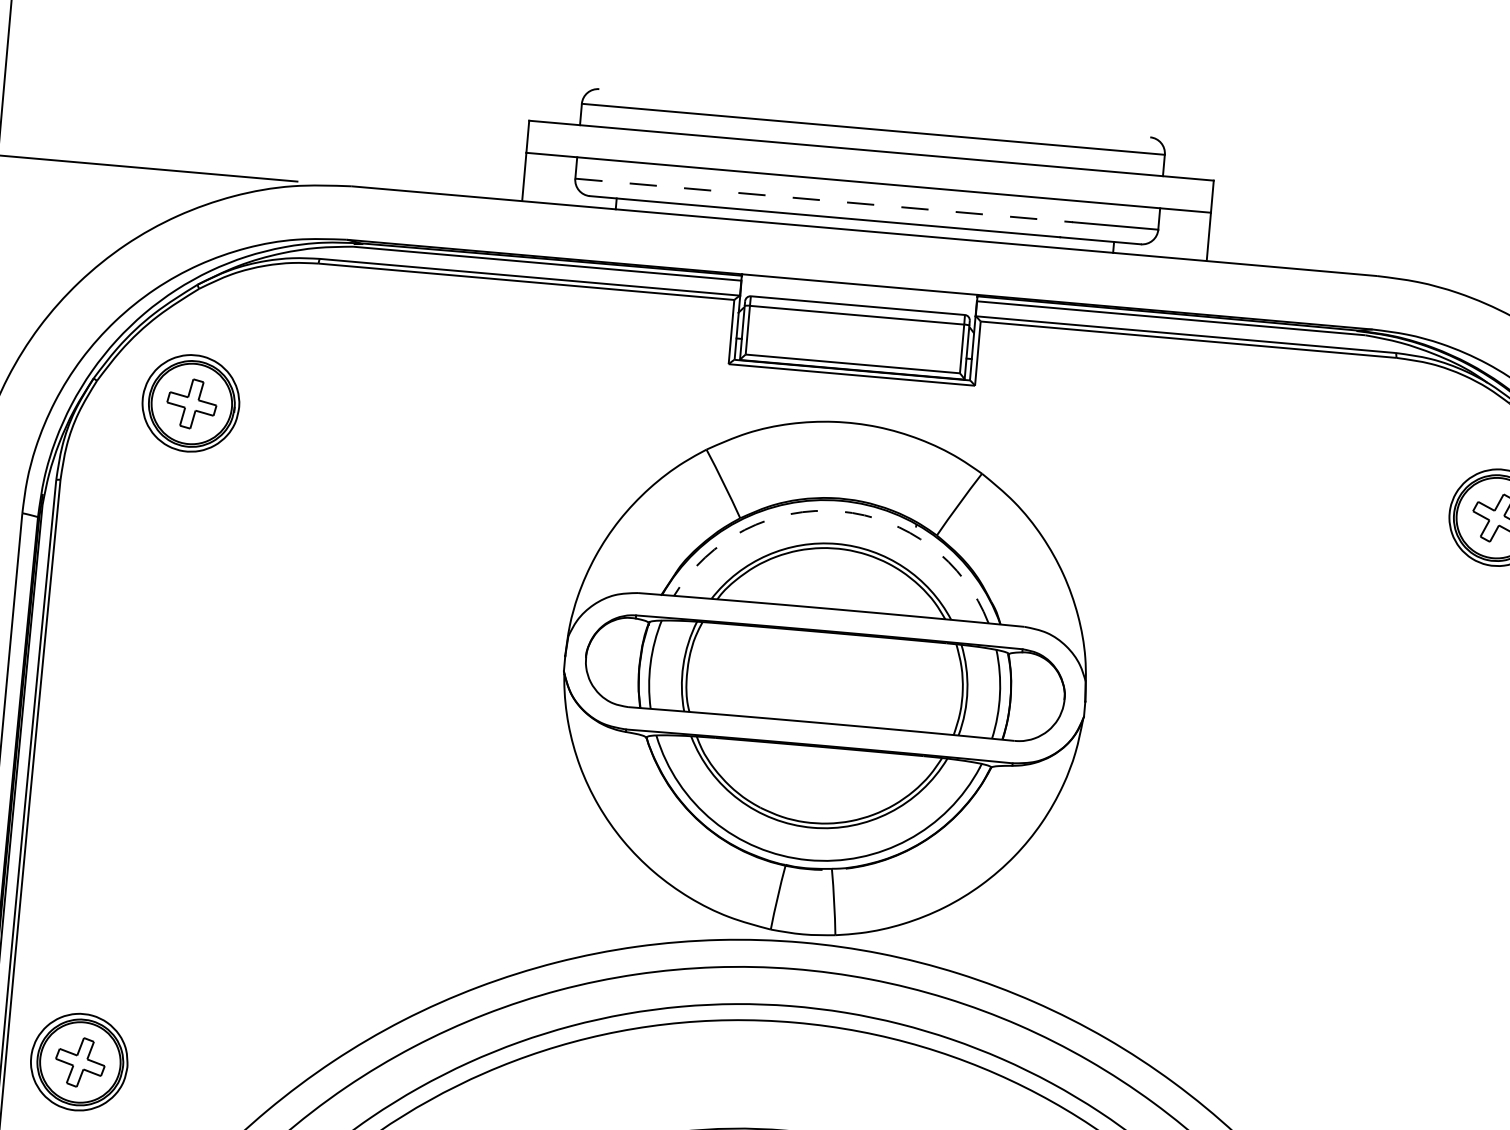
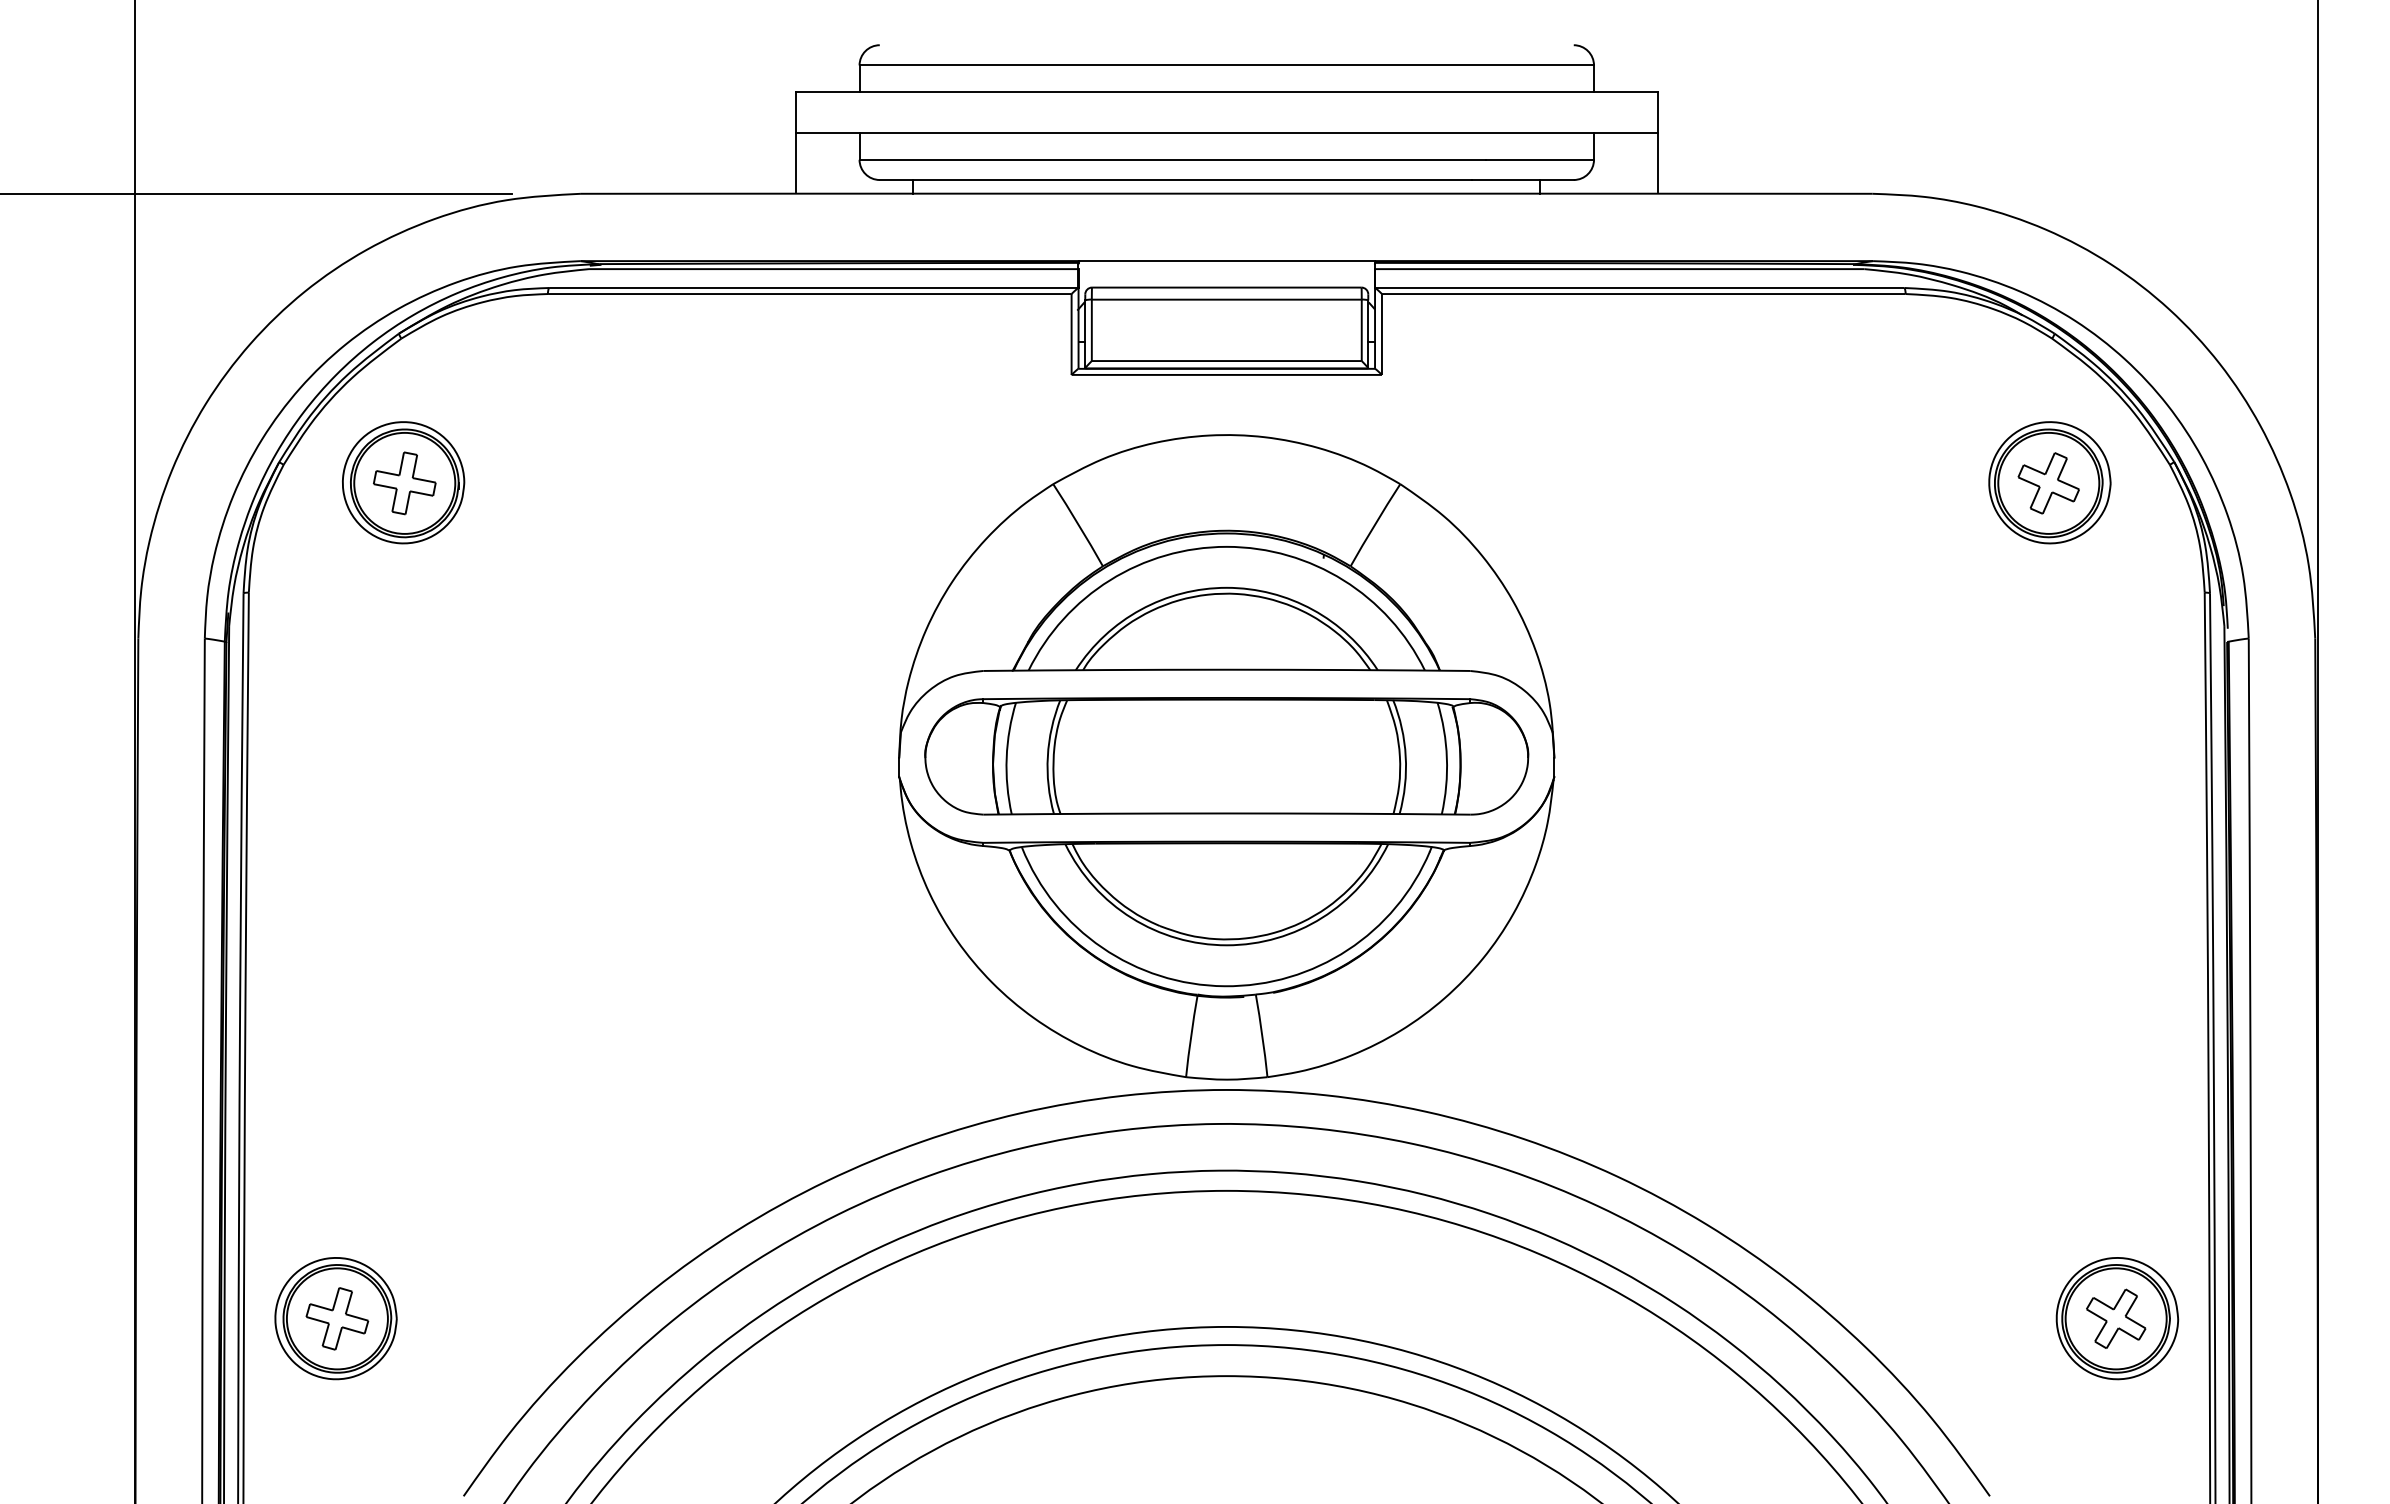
line: (824, 200) -> (1173, 159), dashed -> solid
arc: (839, 511) -> (1226, 546), dashed -> solid

